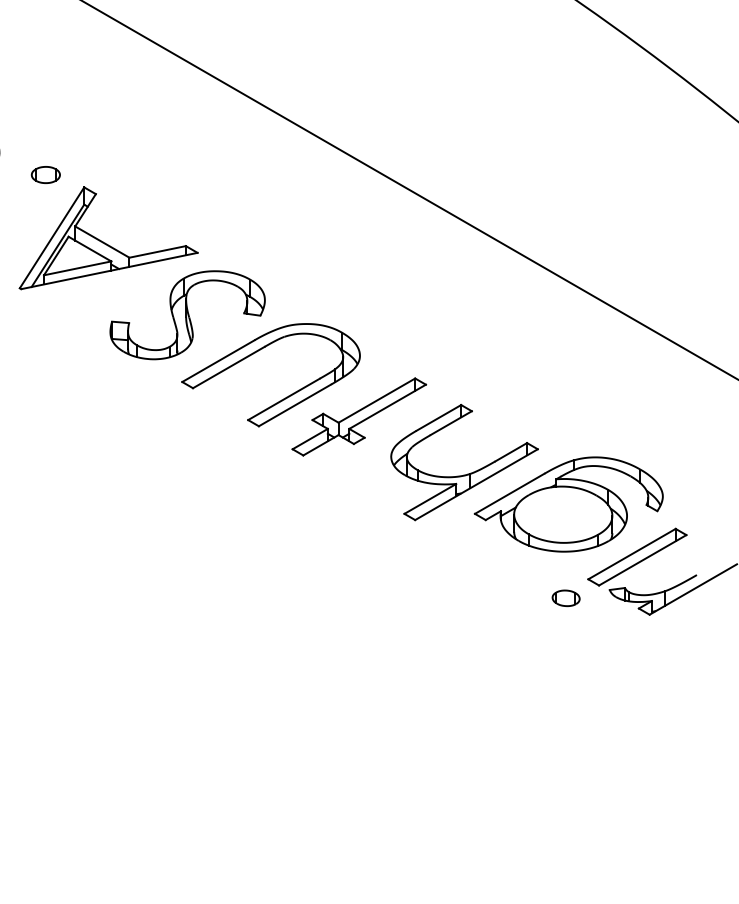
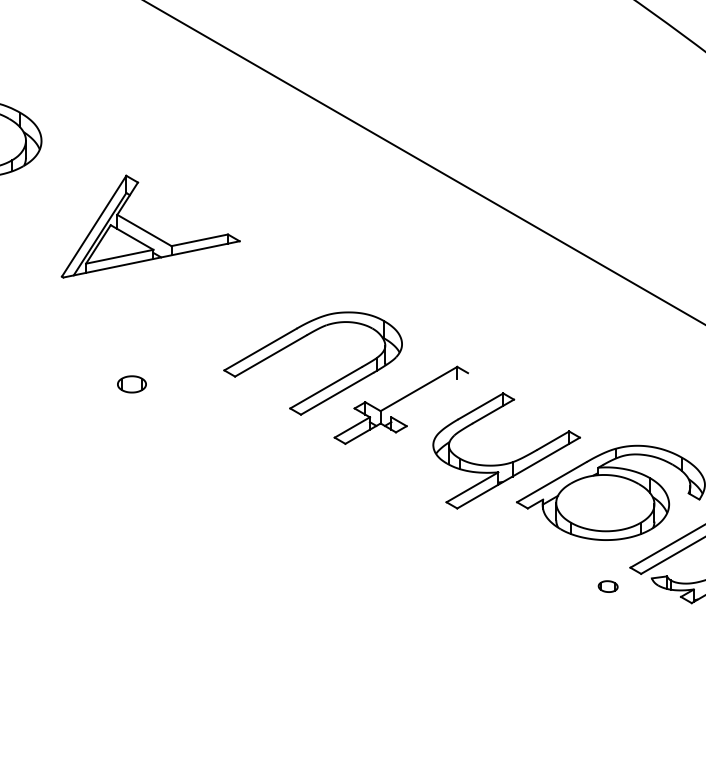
part: (45, 174) -> (131, 383), moved
part: (187, 315) -> (229, 303), removed
line: (387, 406) -> (429, 394), removed
part: (565, 597) -> (607, 585), size x0.7

